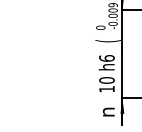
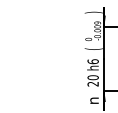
text: (106, 89) -> (92, 84), 10 -> 20

